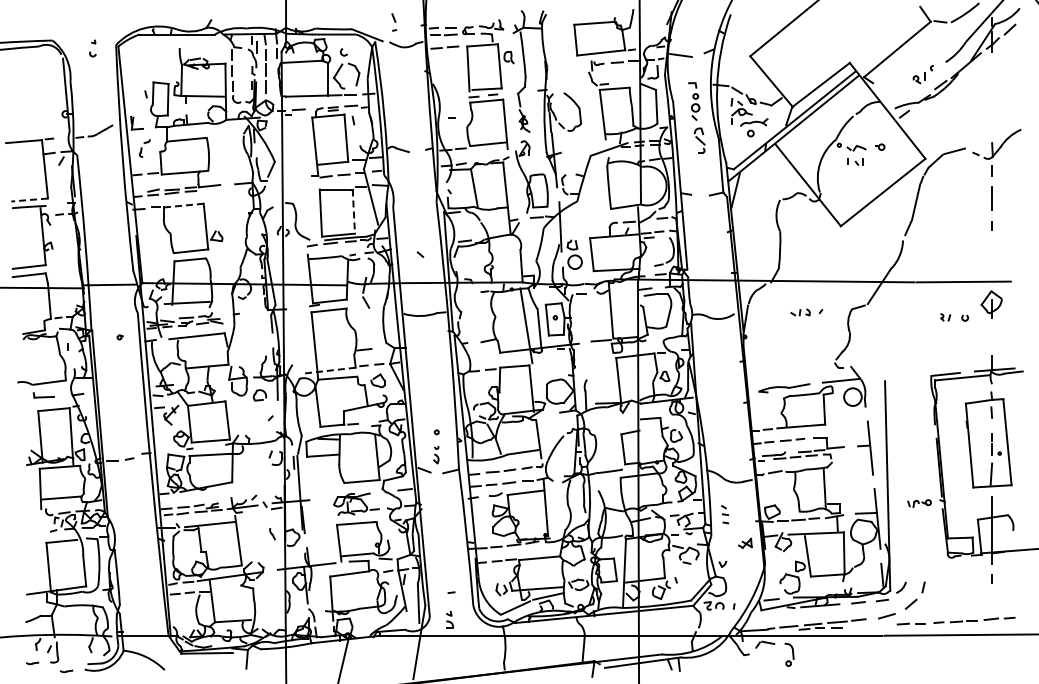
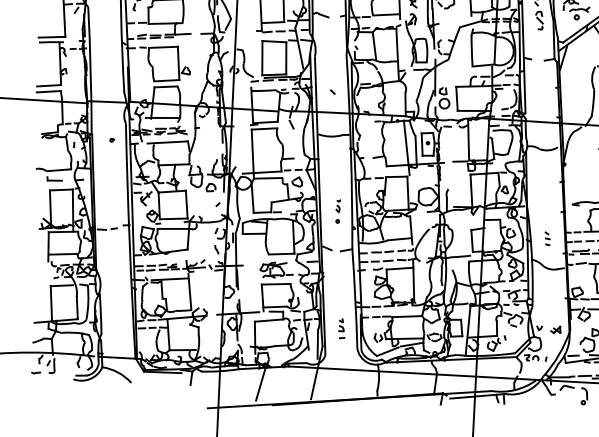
line: (29, 200) -> (51, 37), dashed -> solid
line: (183, 205) -> (163, 47), dashed -> solid
line: (353, 212) -> (286, 58), dashed -> solid
line: (329, 370) -> (262, 172), dashed -> solid
part: (436, 454) -> (338, 205), moved
part: (724, 514) -> (547, 238), moved
part: (272, 534) -> (216, 249), moved
part: (745, 542) -> (556, 329), moved
part: (450, 619) -> (342, 324), moved
part: (66, 671) -> (60, 380), removed

